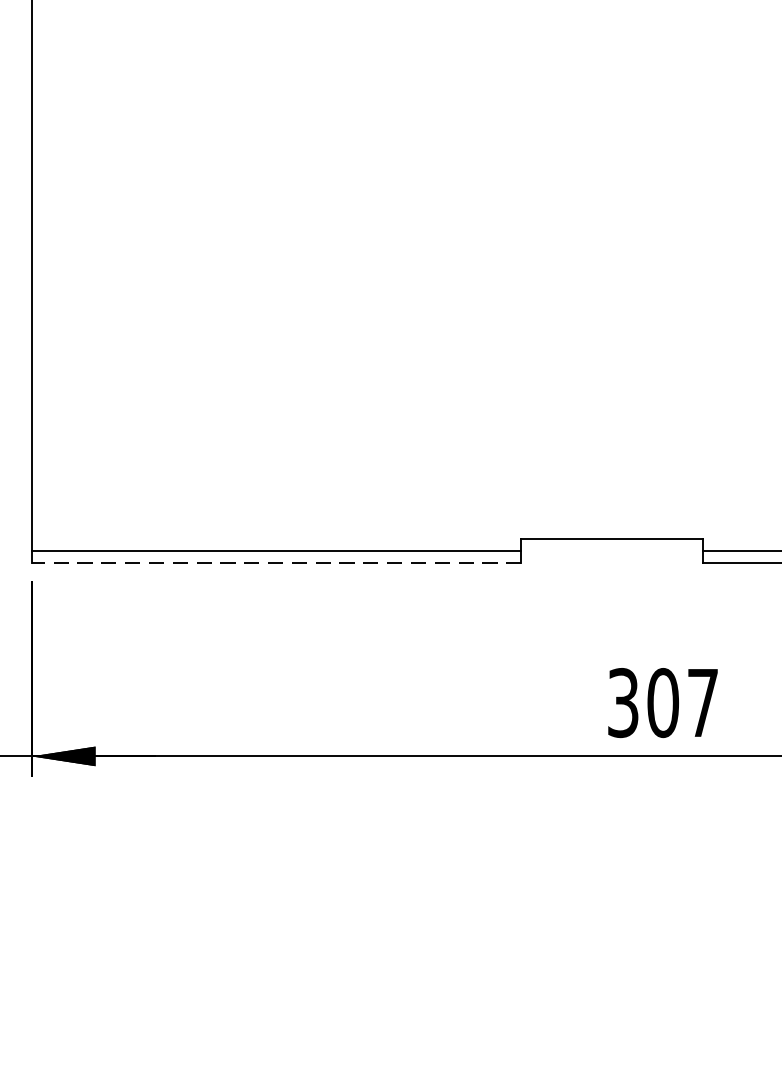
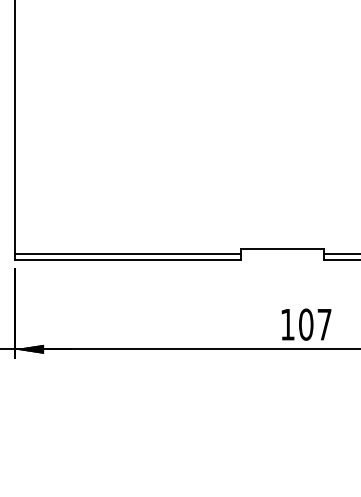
line: (276, 563) -> (127, 260), dashed -> solid
text: (622, 702) -> (287, 324), 307 -> 107

